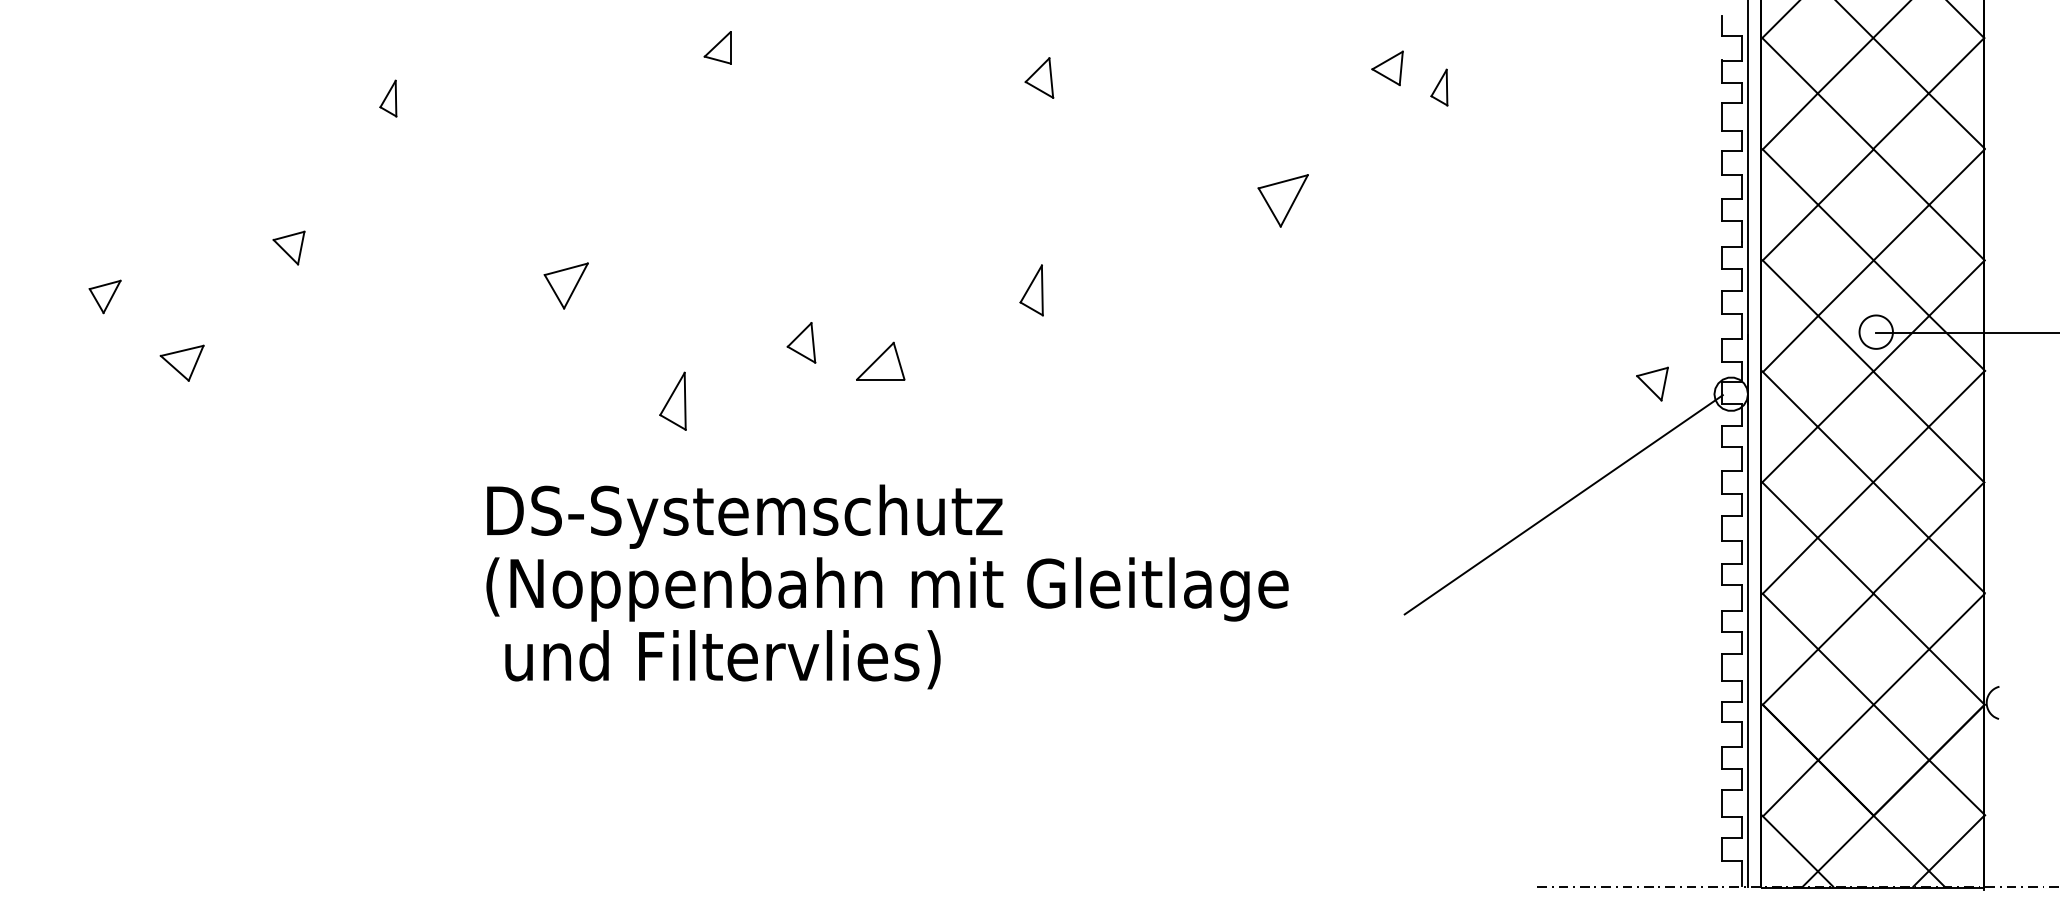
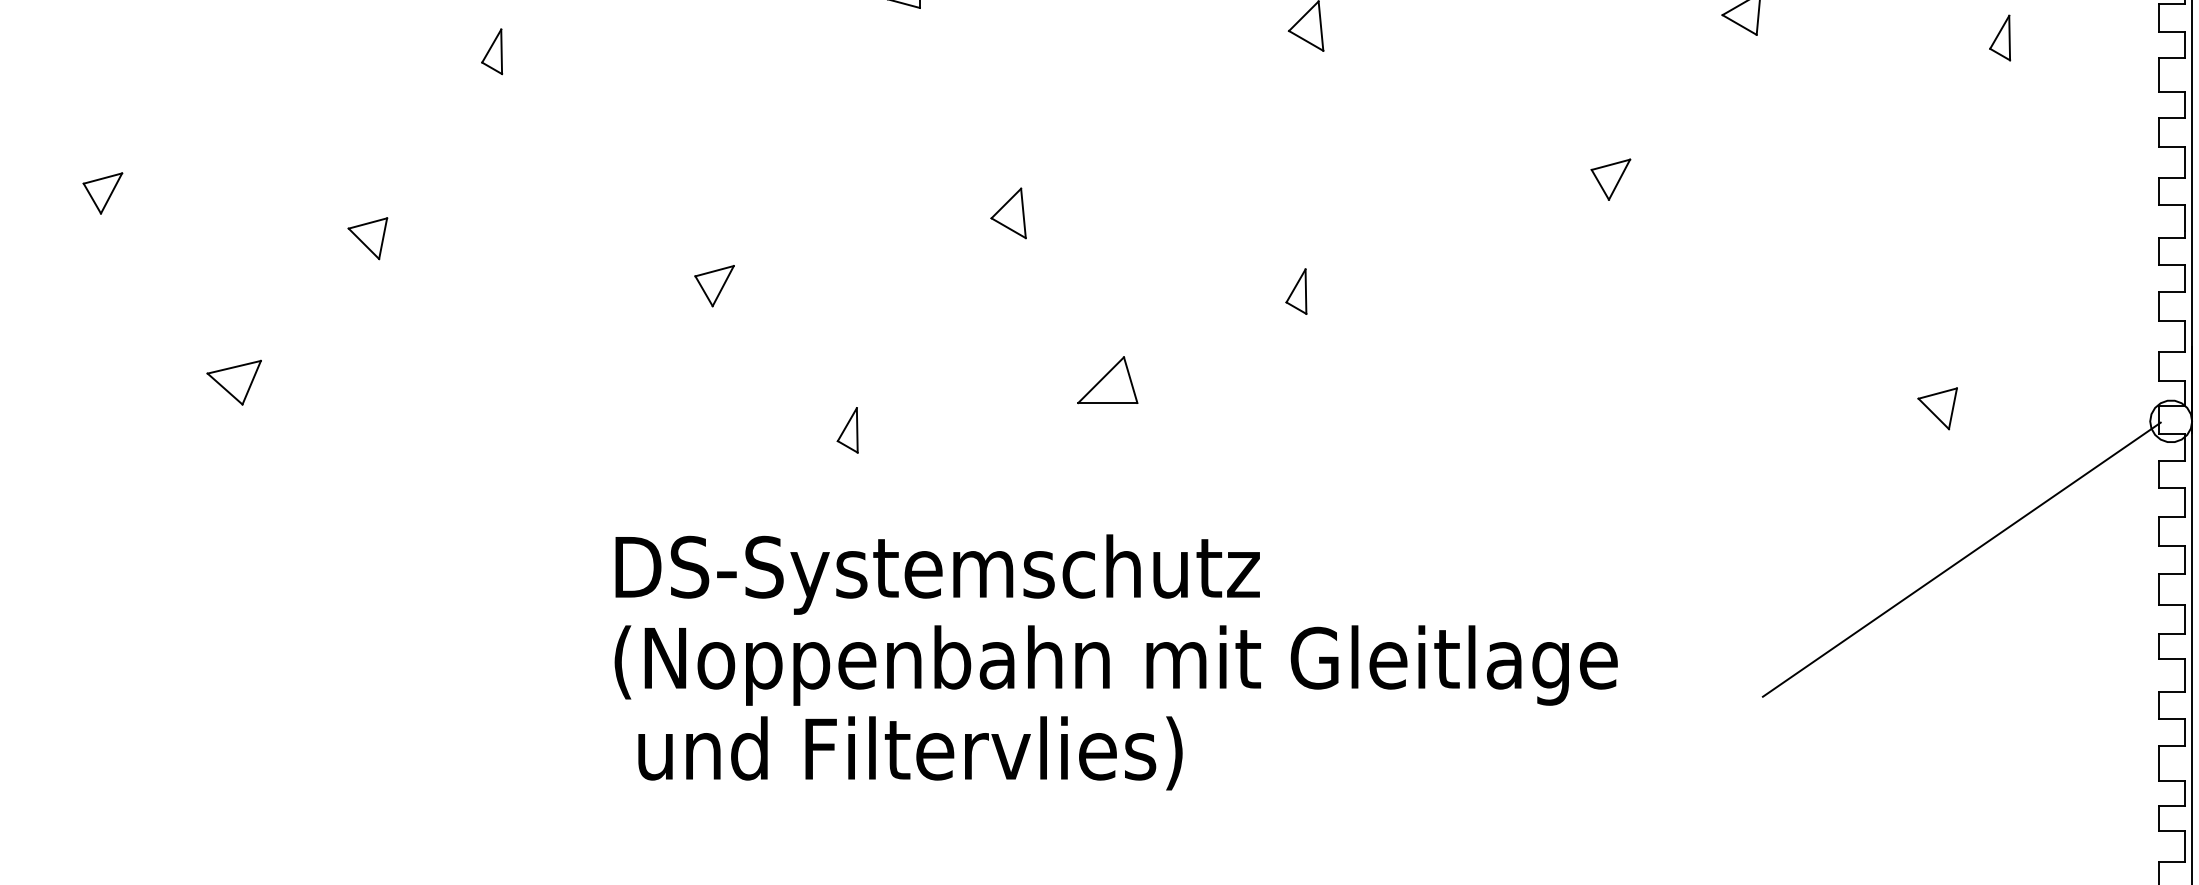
part: (1439, 87) -> (2000, 37), moved
part: (1282, 200) -> (1610, 179), size x0.62
part: (566, 285) -> (714, 285), size x0.71
part: (1031, 290) -> (1296, 291), size x0.71
part: (104, 296) -> (102, 192), moved
part: (801, 342) -> (1008, 212), moved
part: (1652, 383) -> (1937, 408), moved
part: (672, 401) -> (847, 430), size x0.62

